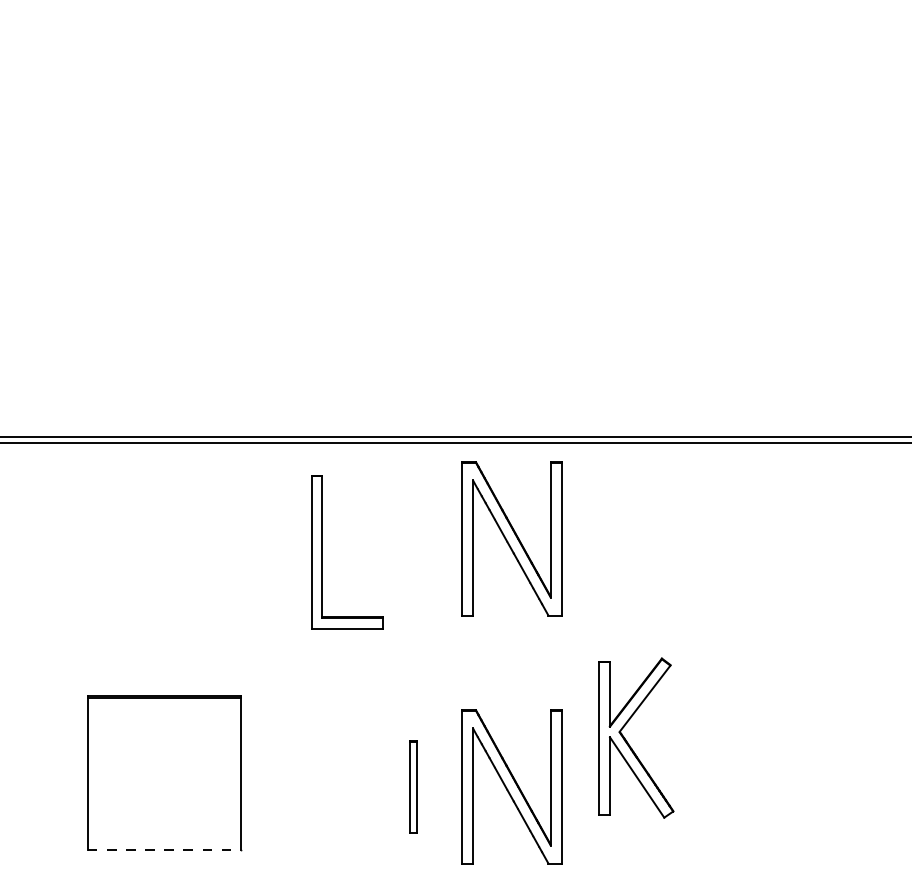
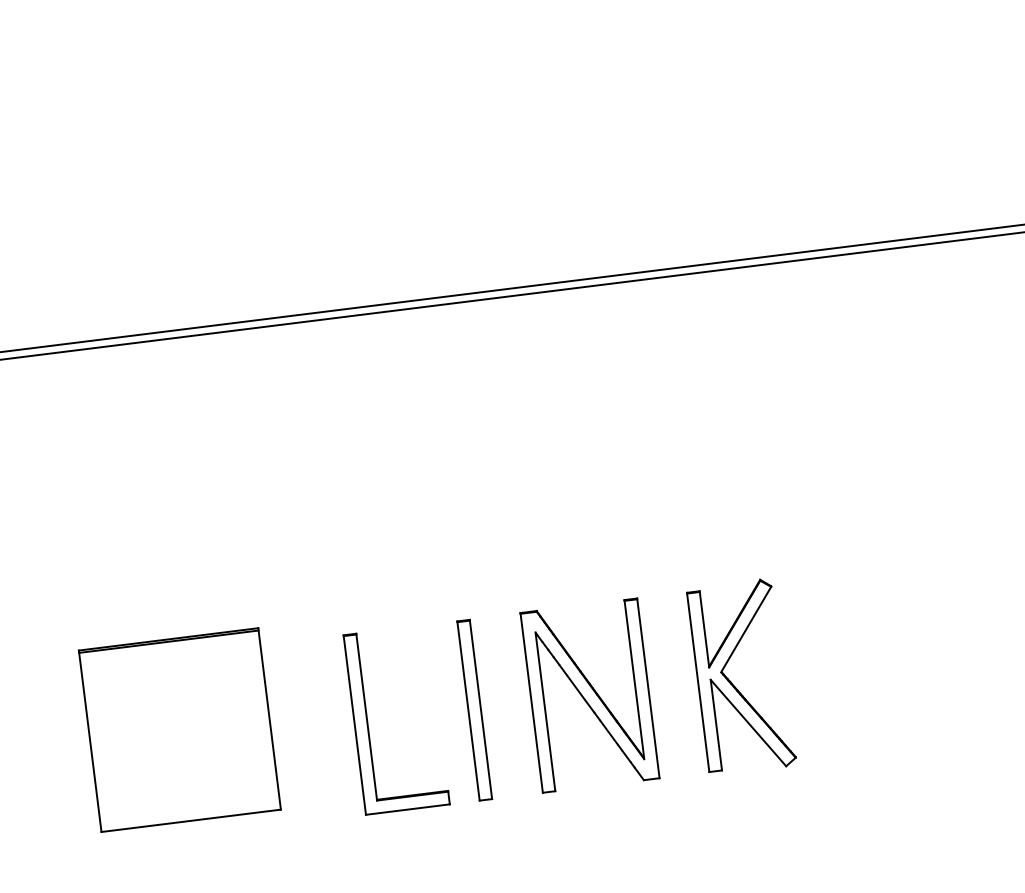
part: (511, 538) -> (553, 404), removed
part: (322, 552) -> (367, 724), moved
part: (628, 742) -> (733, 683), moved
part: (413, 787) -> (474, 710), size x1.67
line: (164, 850) -> (191, 821), dashed -> solid

